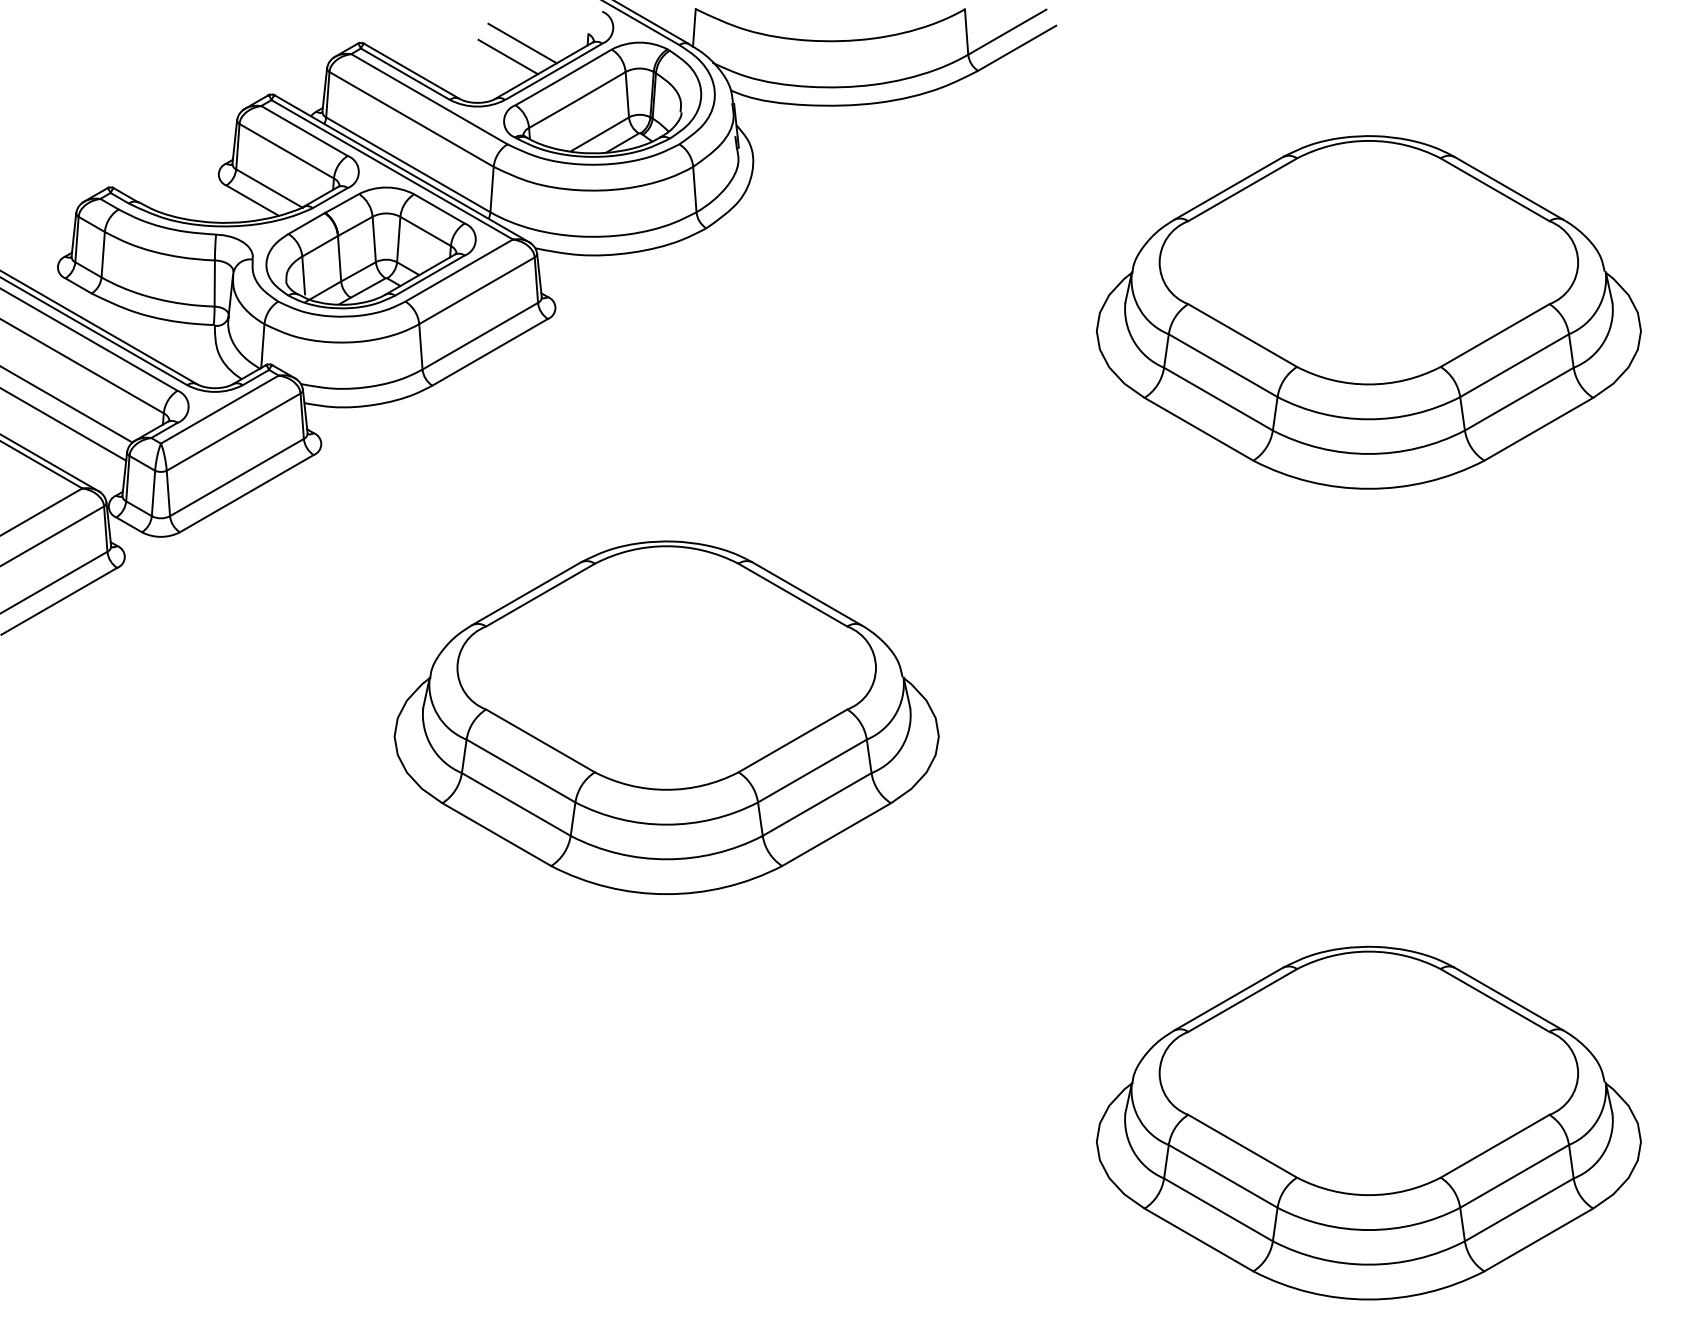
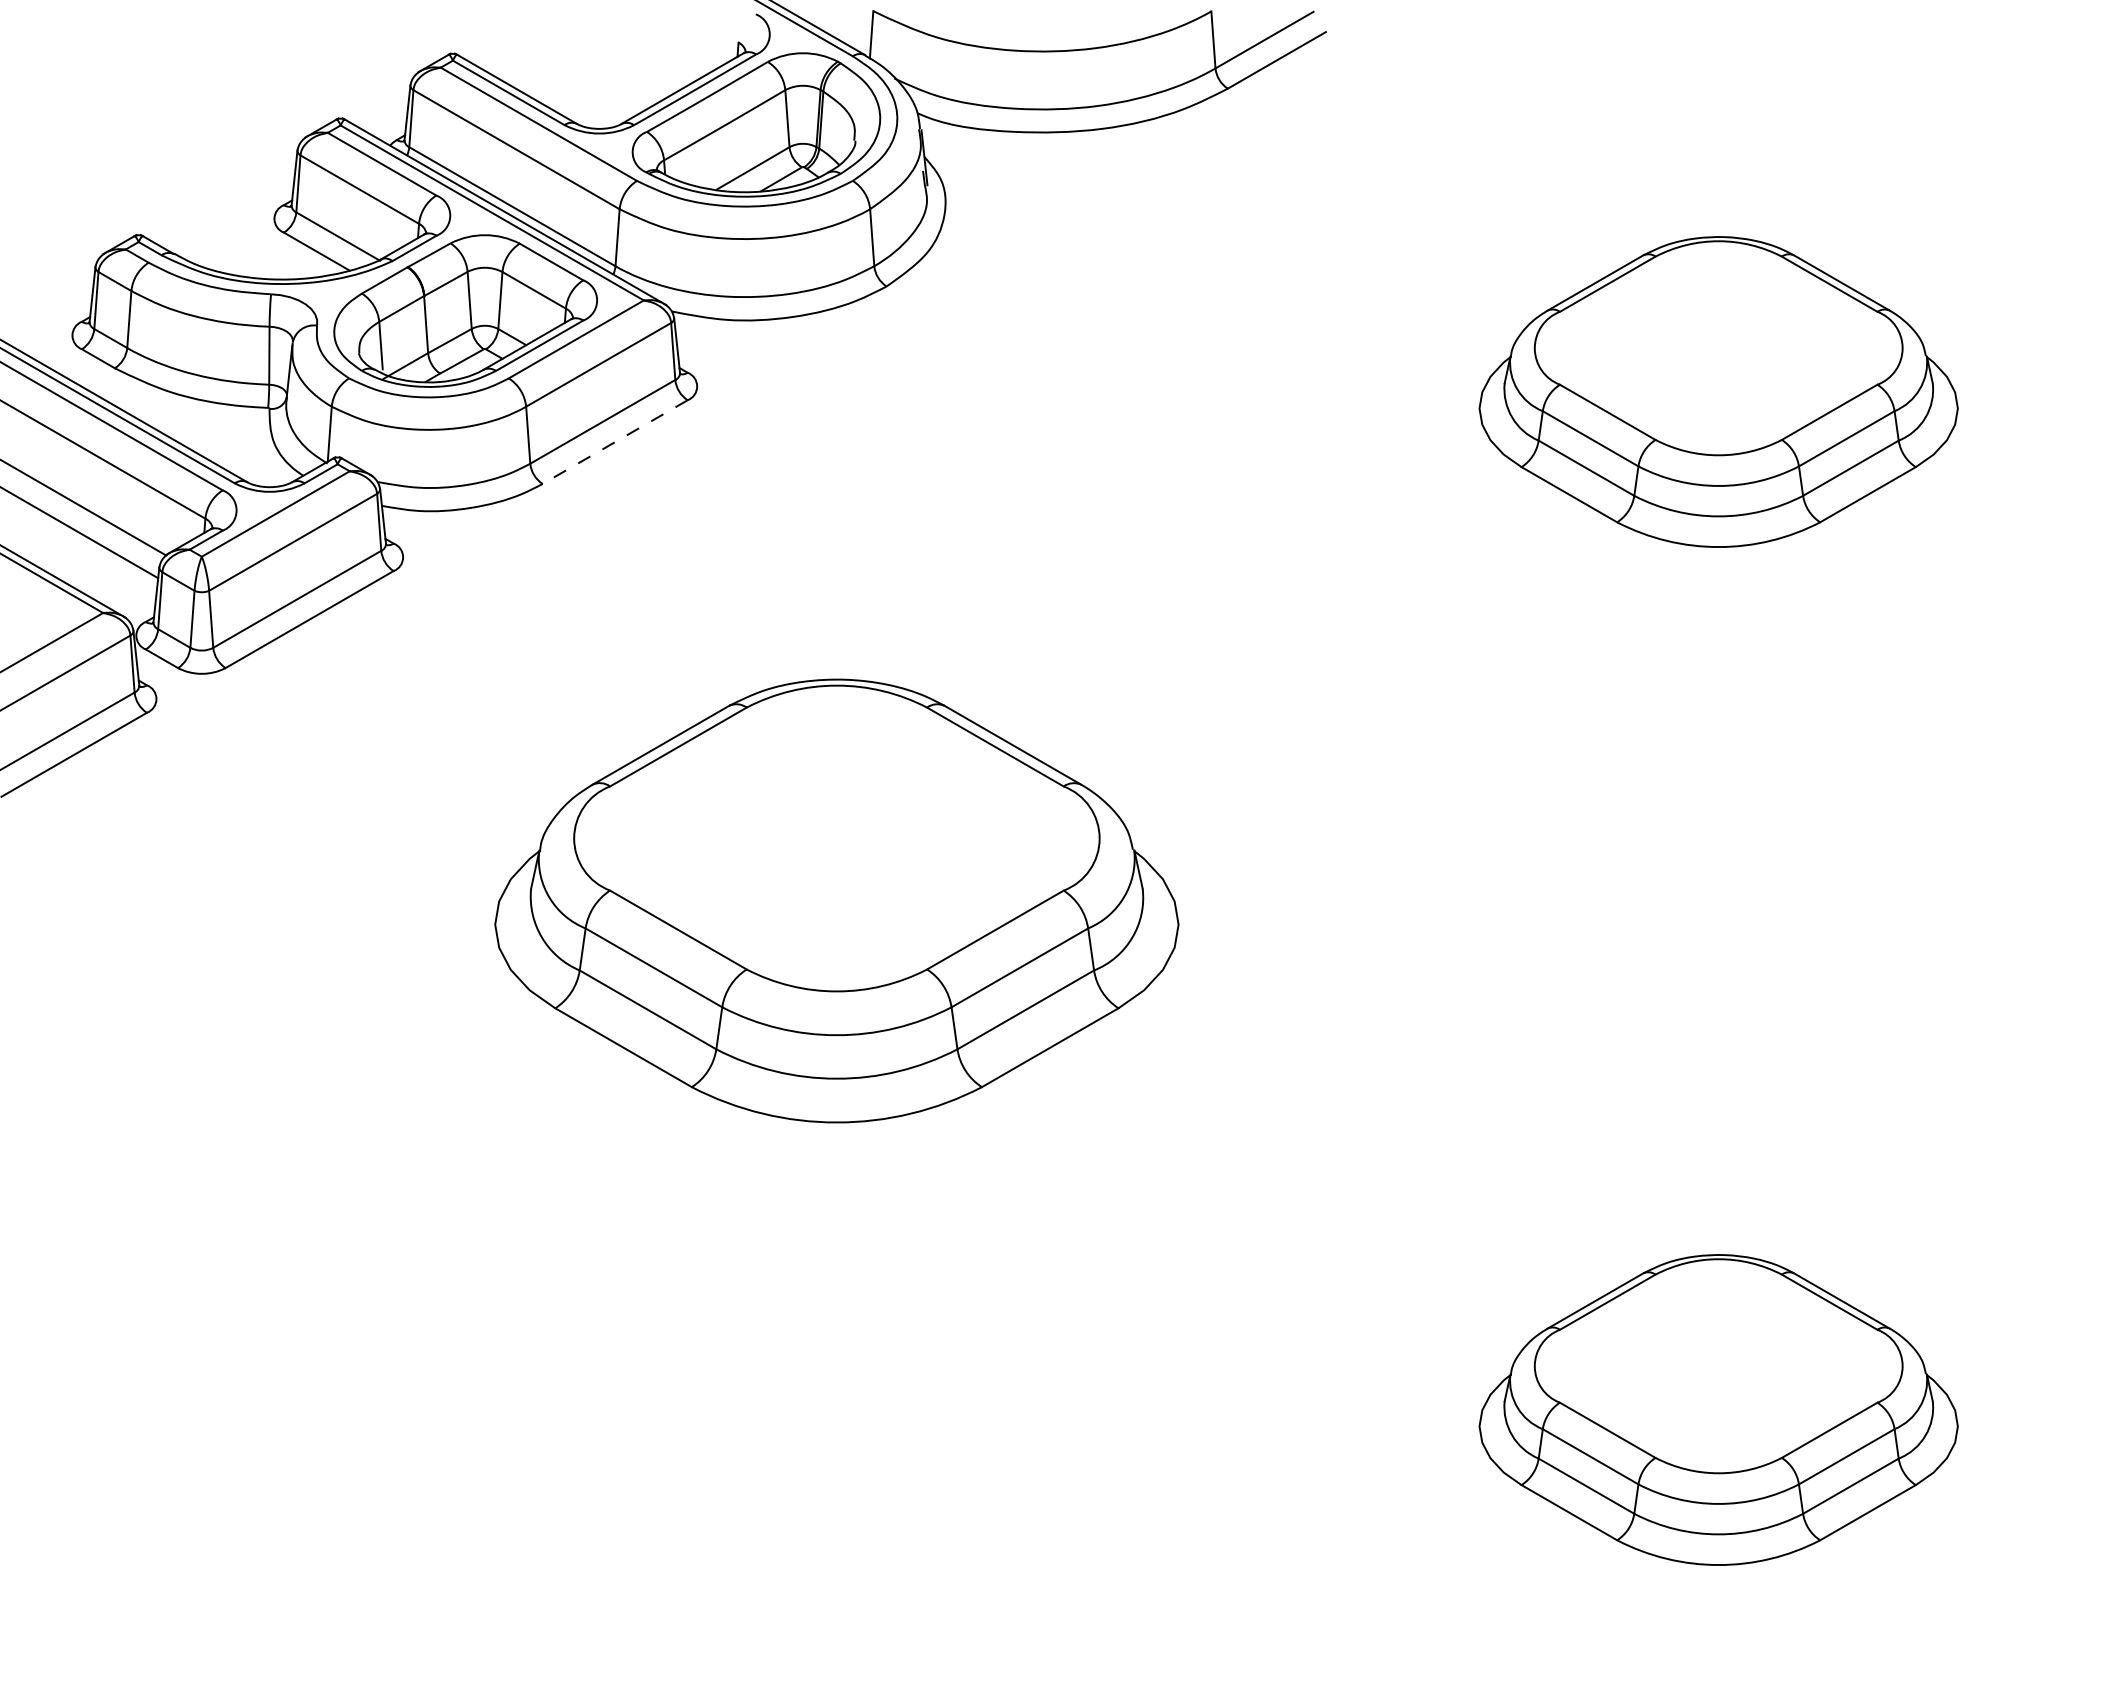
line: (522, 43) -> (655, 54), removed
line: (507, 56) -> (637, 70), removed
part: (1368, 312) -> (1718, 391), size x0.7
line: (490, 352) -> (615, 442), solid -> dashed
part: (1368, 1122) -> (1718, 1409), size x0.7

